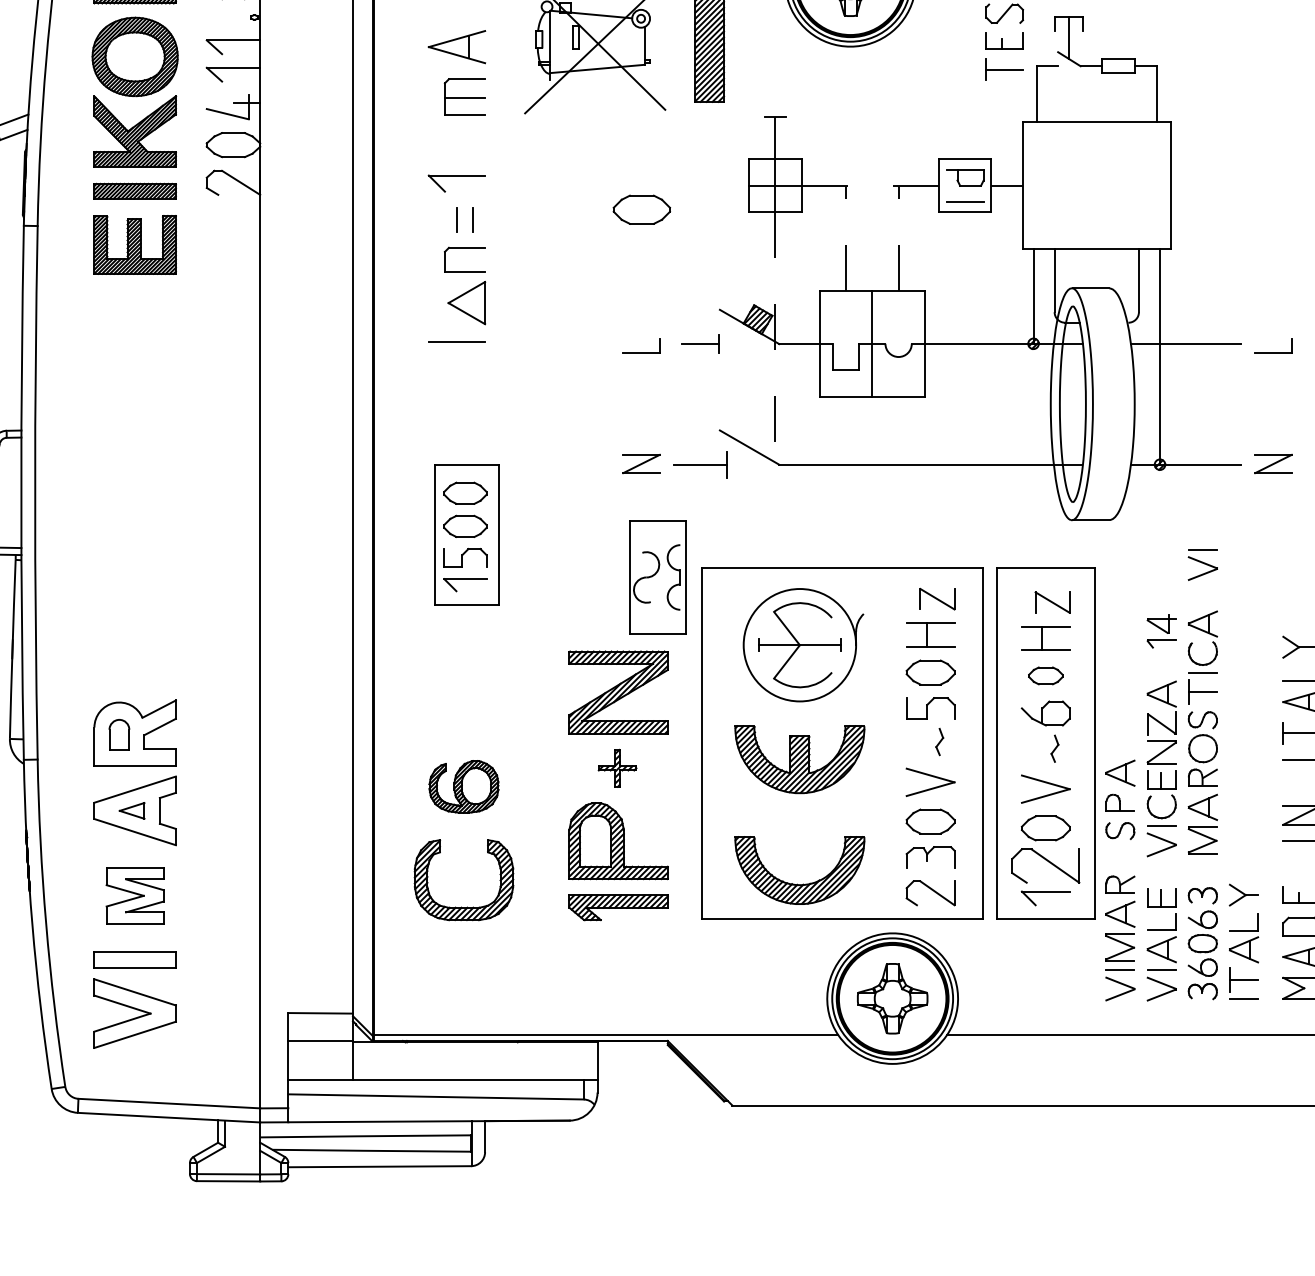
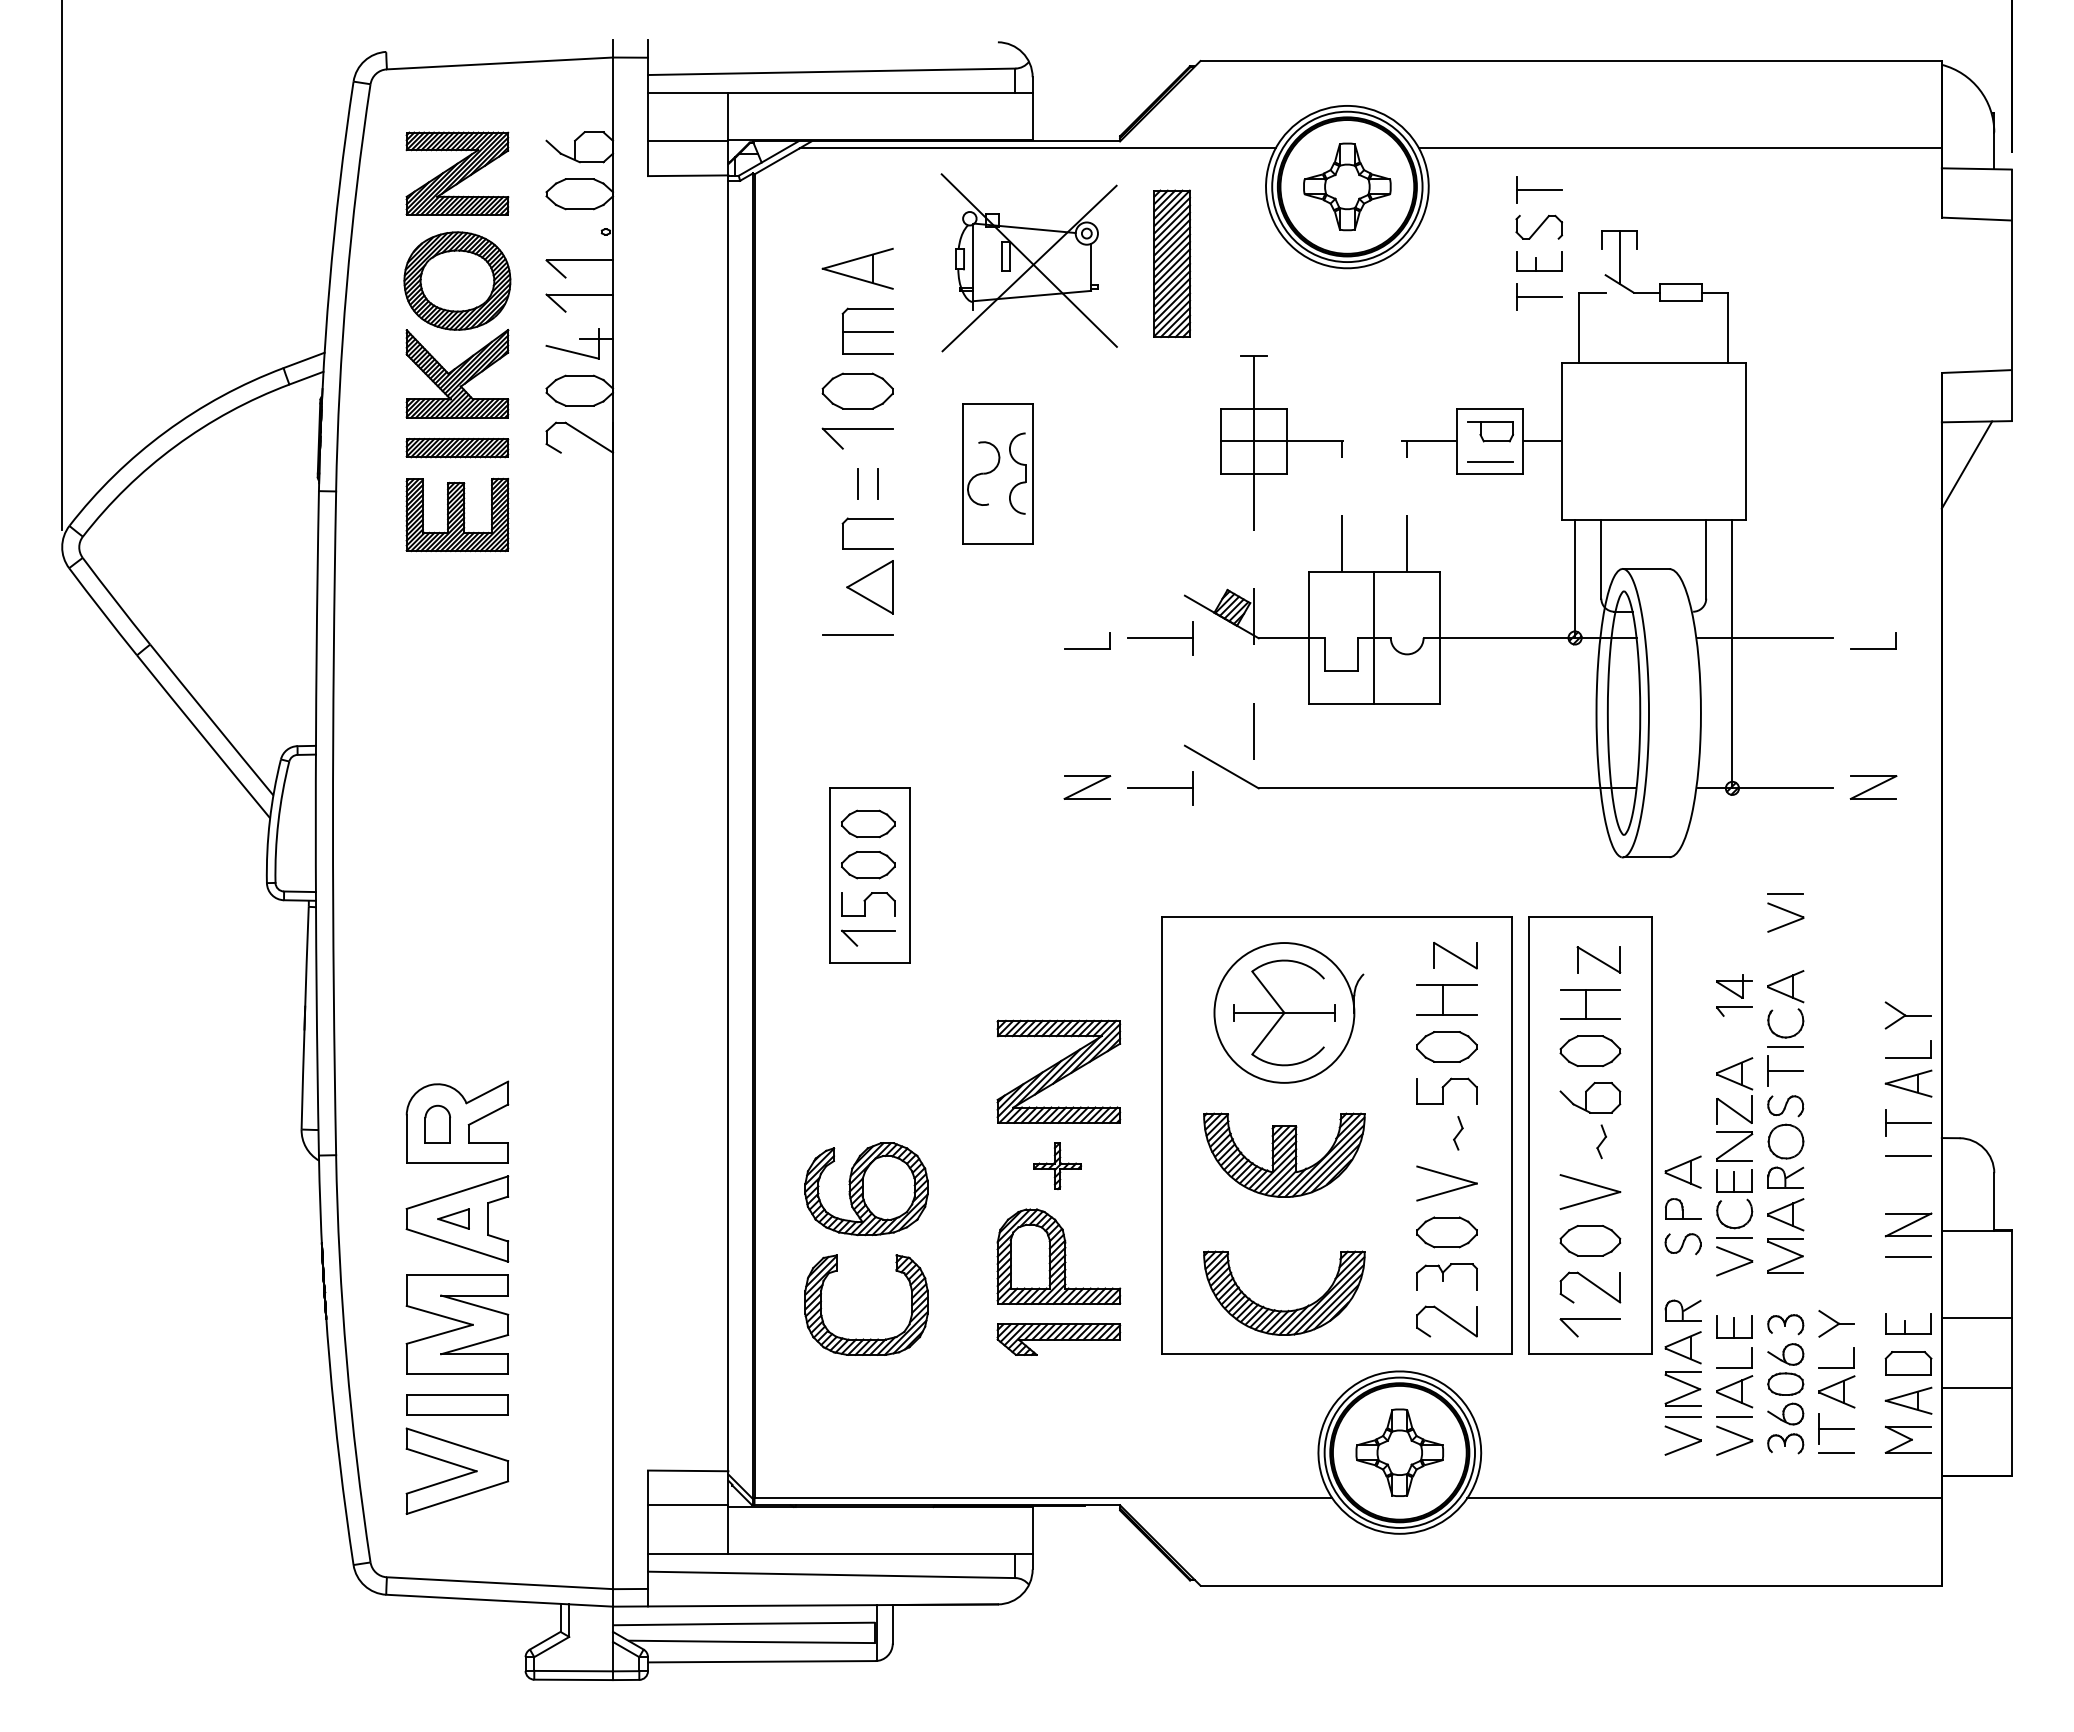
part: (641, 209) -> (857, 390), moved
part: (700, 344) -> (1160, 638), size x1.43
part: (657, 577) -> (997, 473), moved
part: (1045, 675) -> (1590, 1050), size x1.43
part: (463, 787) -> (866, 1189), size x1.43
part: (1045, 865) -> (1590, 1287), size x0.71
part: (135, 895) -> (457, 1324), size x1.43

